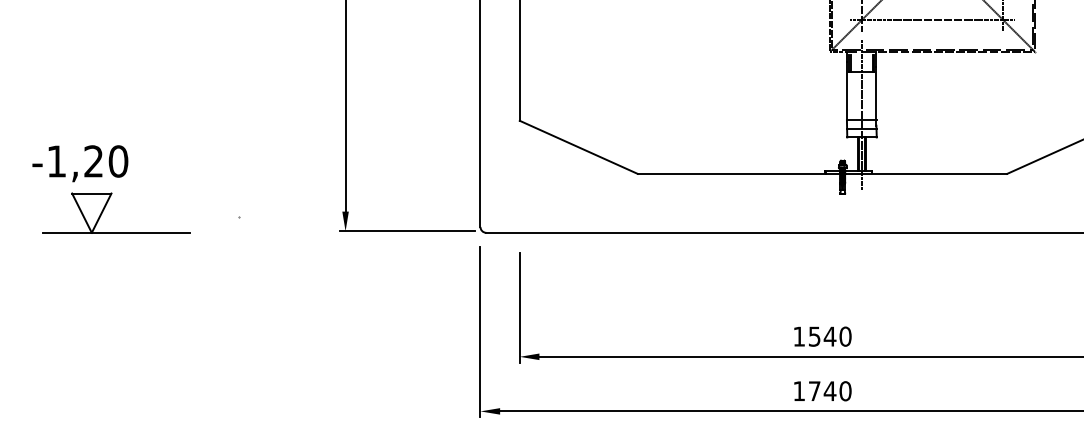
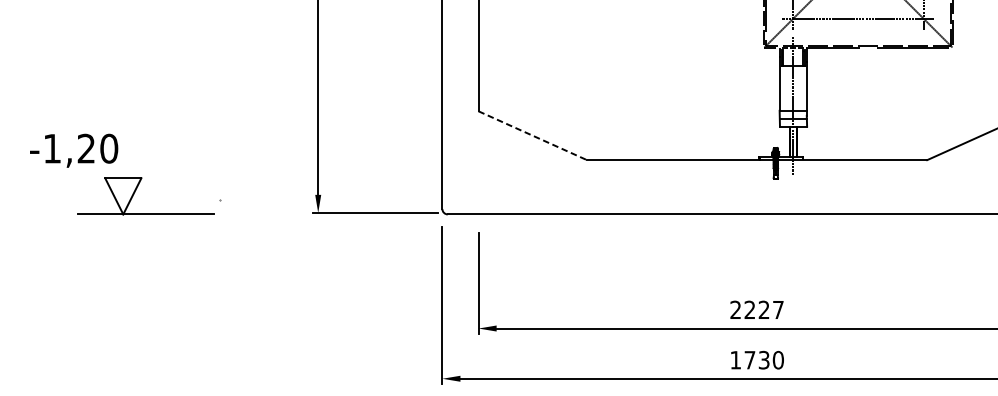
line: (578, 147) -> (532, 135), solid -> dashed
part: (105, 207) -> (135, 191), moved
text: (822, 336) -> (757, 309), 1540 -> 2227
text: (829, 391) -> (763, 360), 1740 -> 1730

